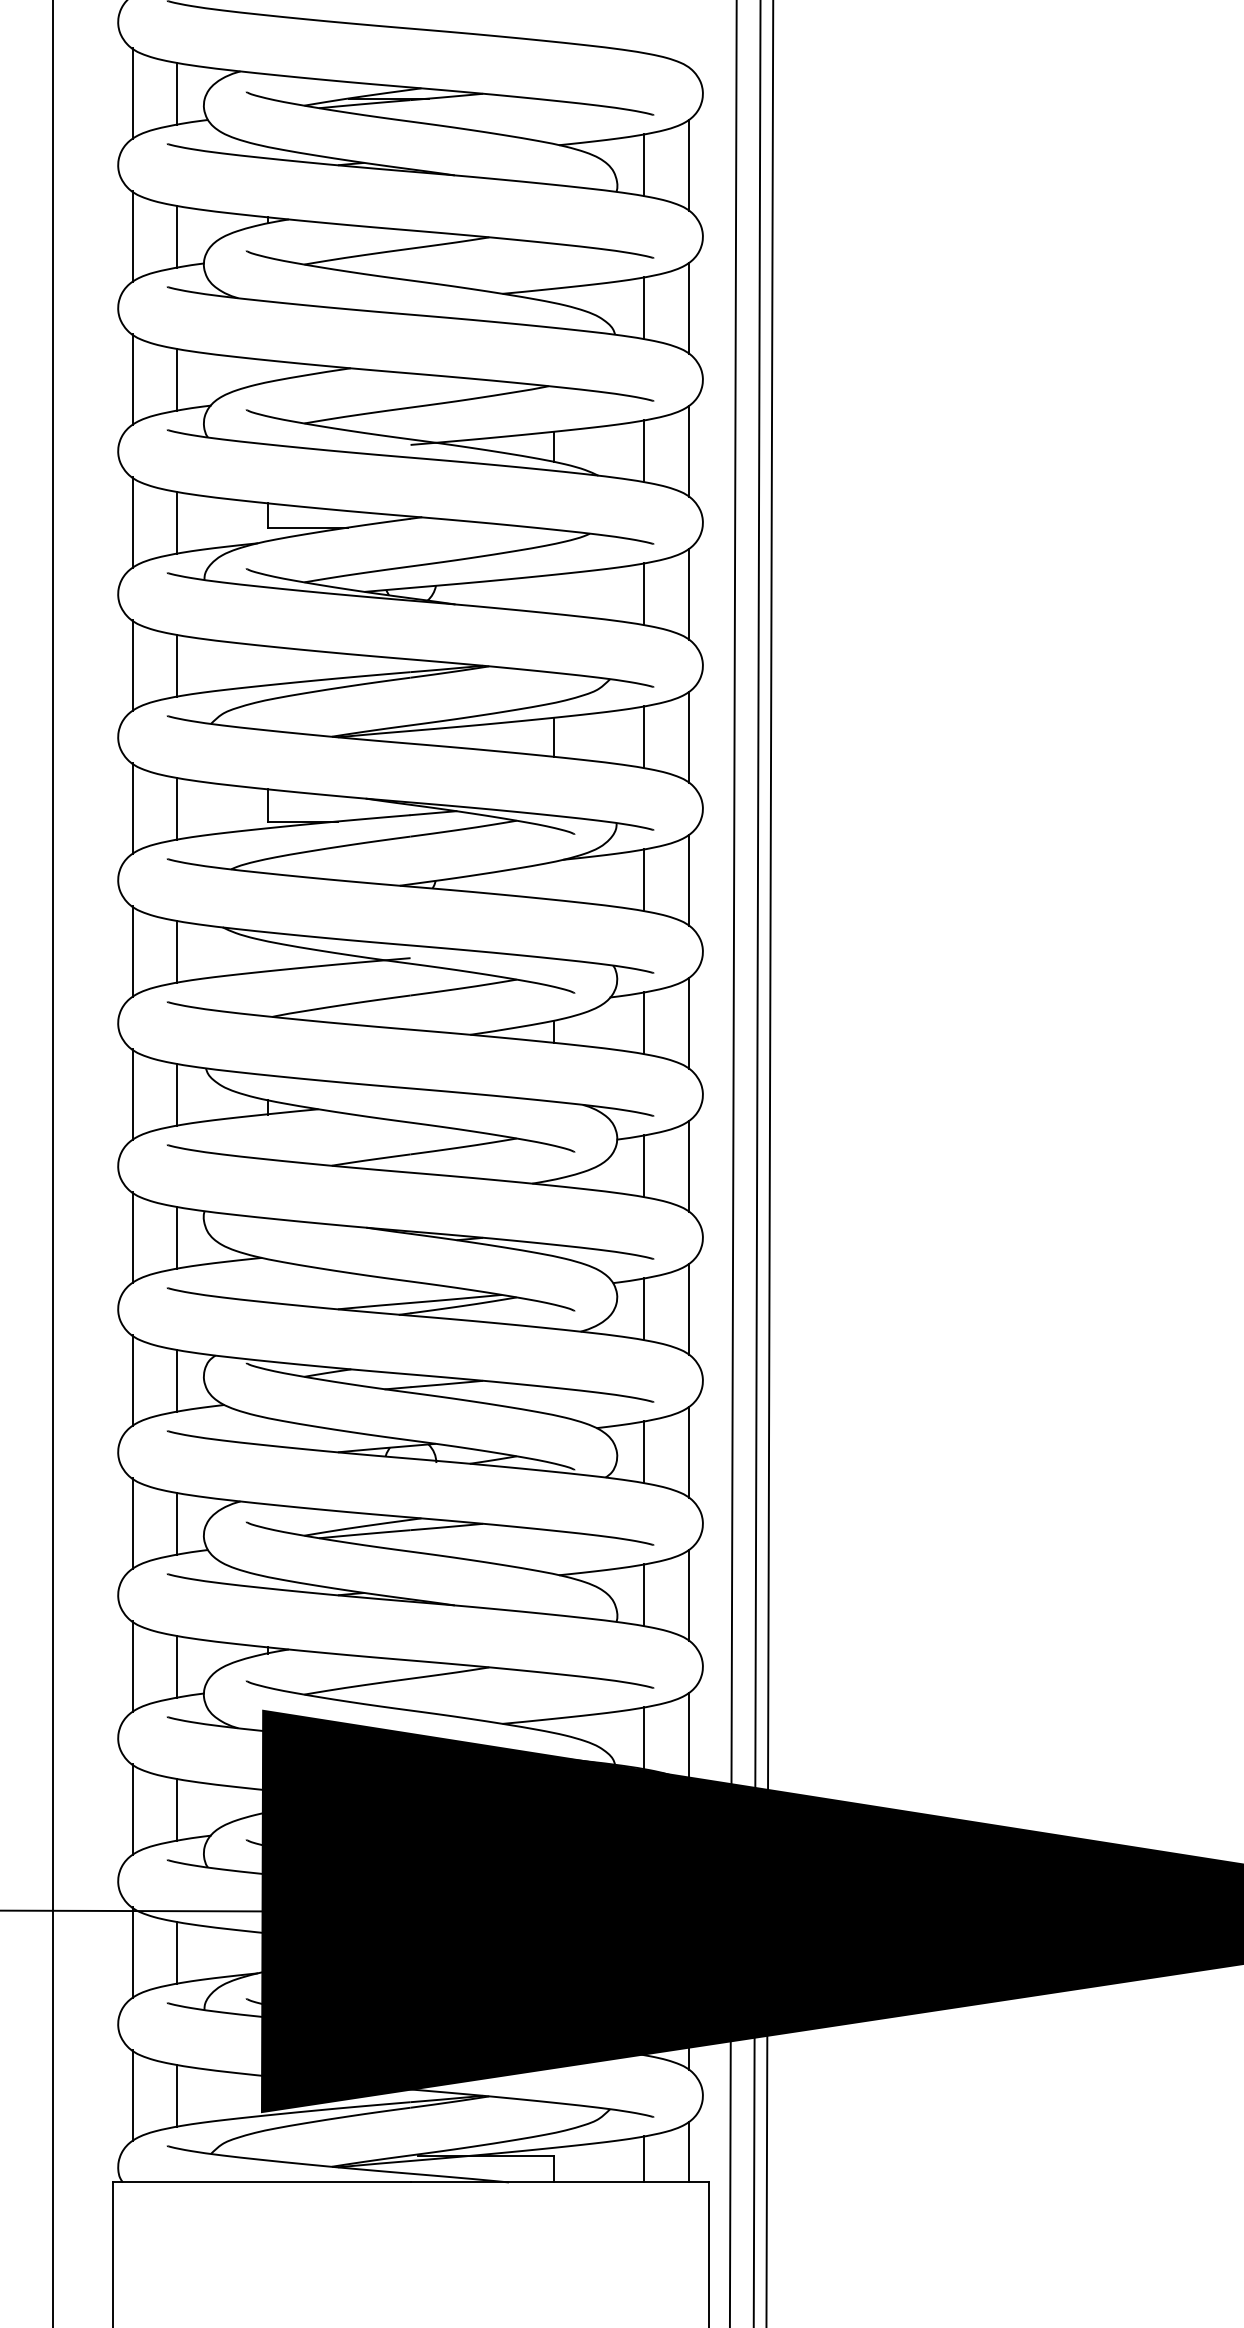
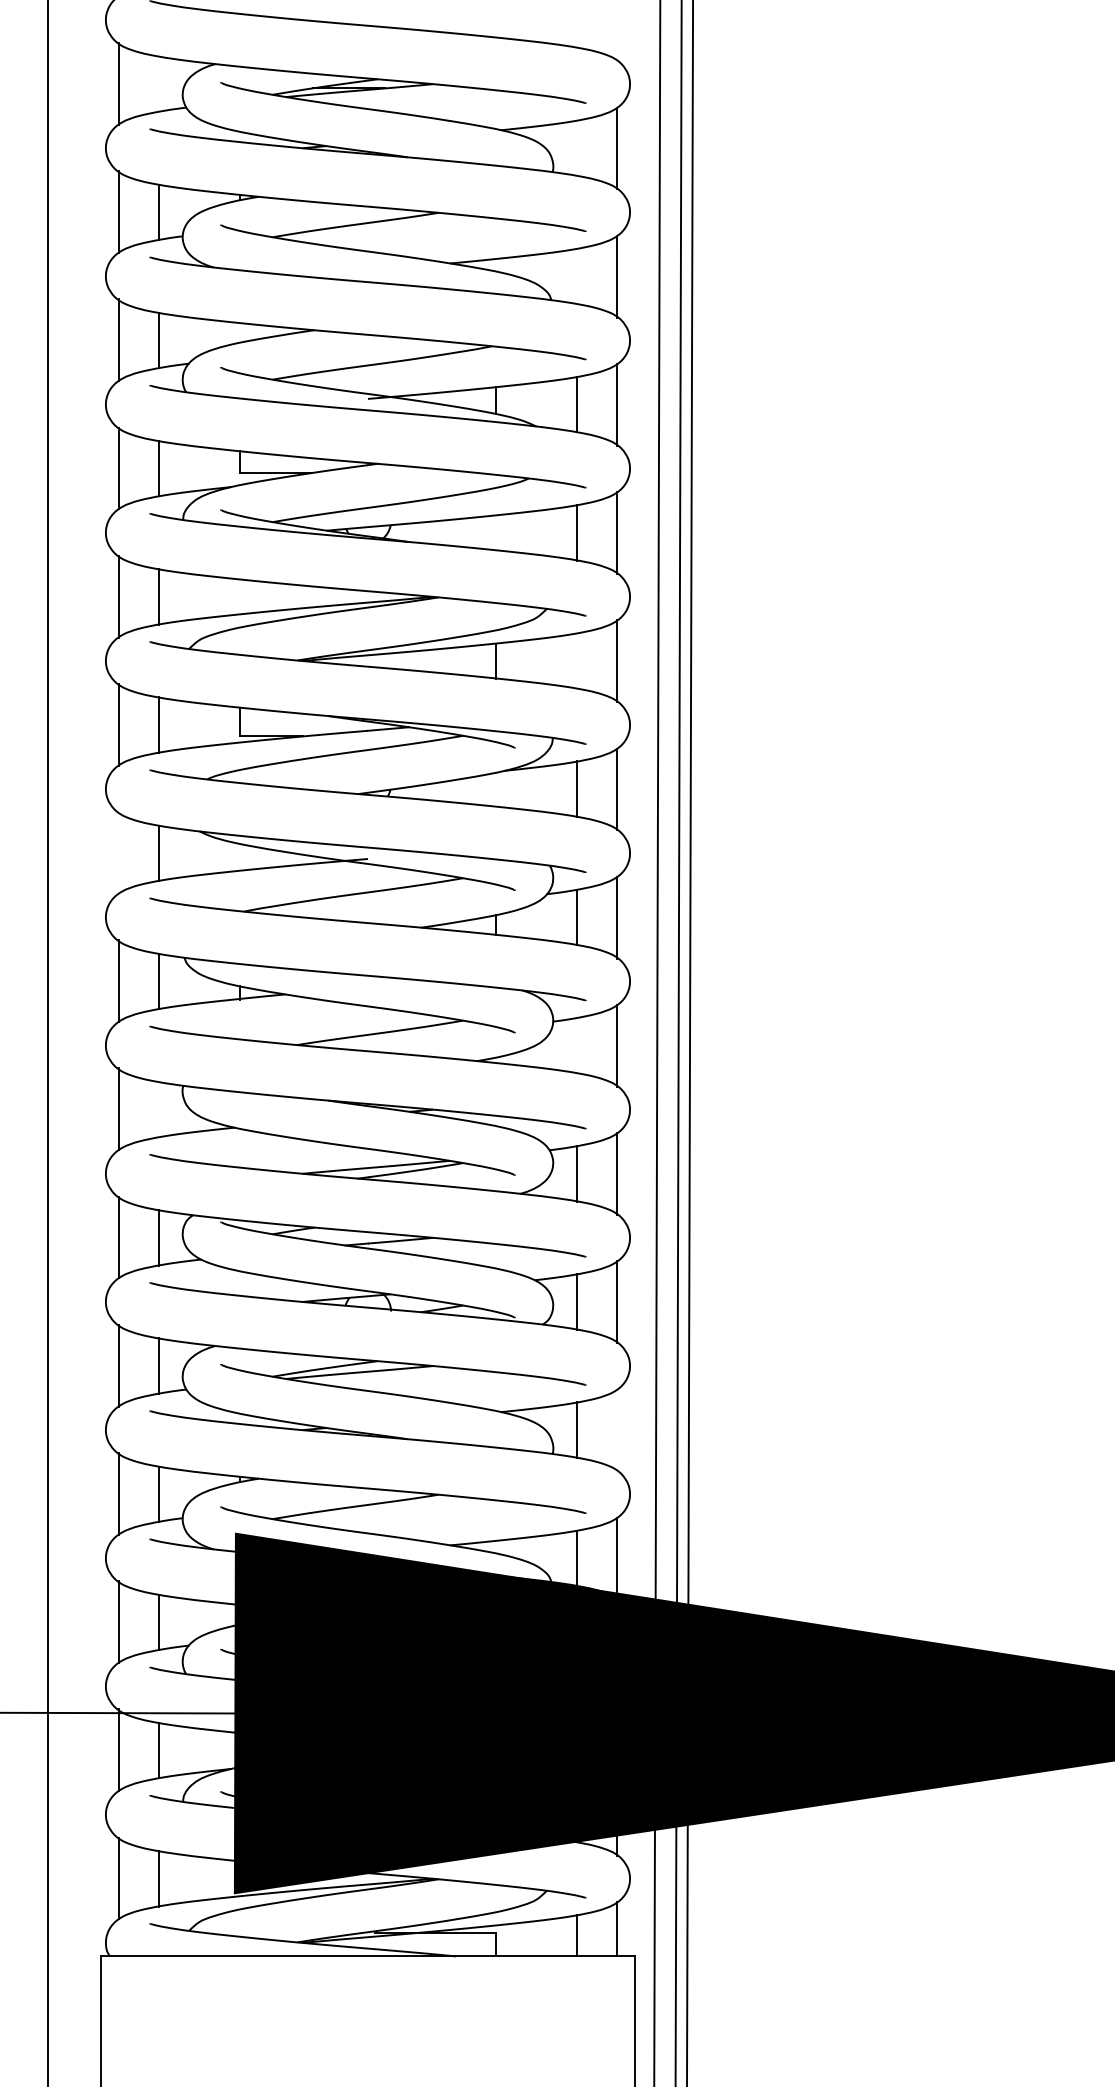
line: (176, 93) -> (158, 83), removed
line: (644, 165) -> (577, 148), removed
line: (644, 308) -> (577, 276), removed
line: (644, 737) -> (577, 661), removed
line: (132, 951) -> (118, 853), removed
line: (644, 1166) -> (577, 1045), removed
line: (176, 1237) -> (158, 1109), removed
line: (688, 1595) -> (617, 1430), removed

